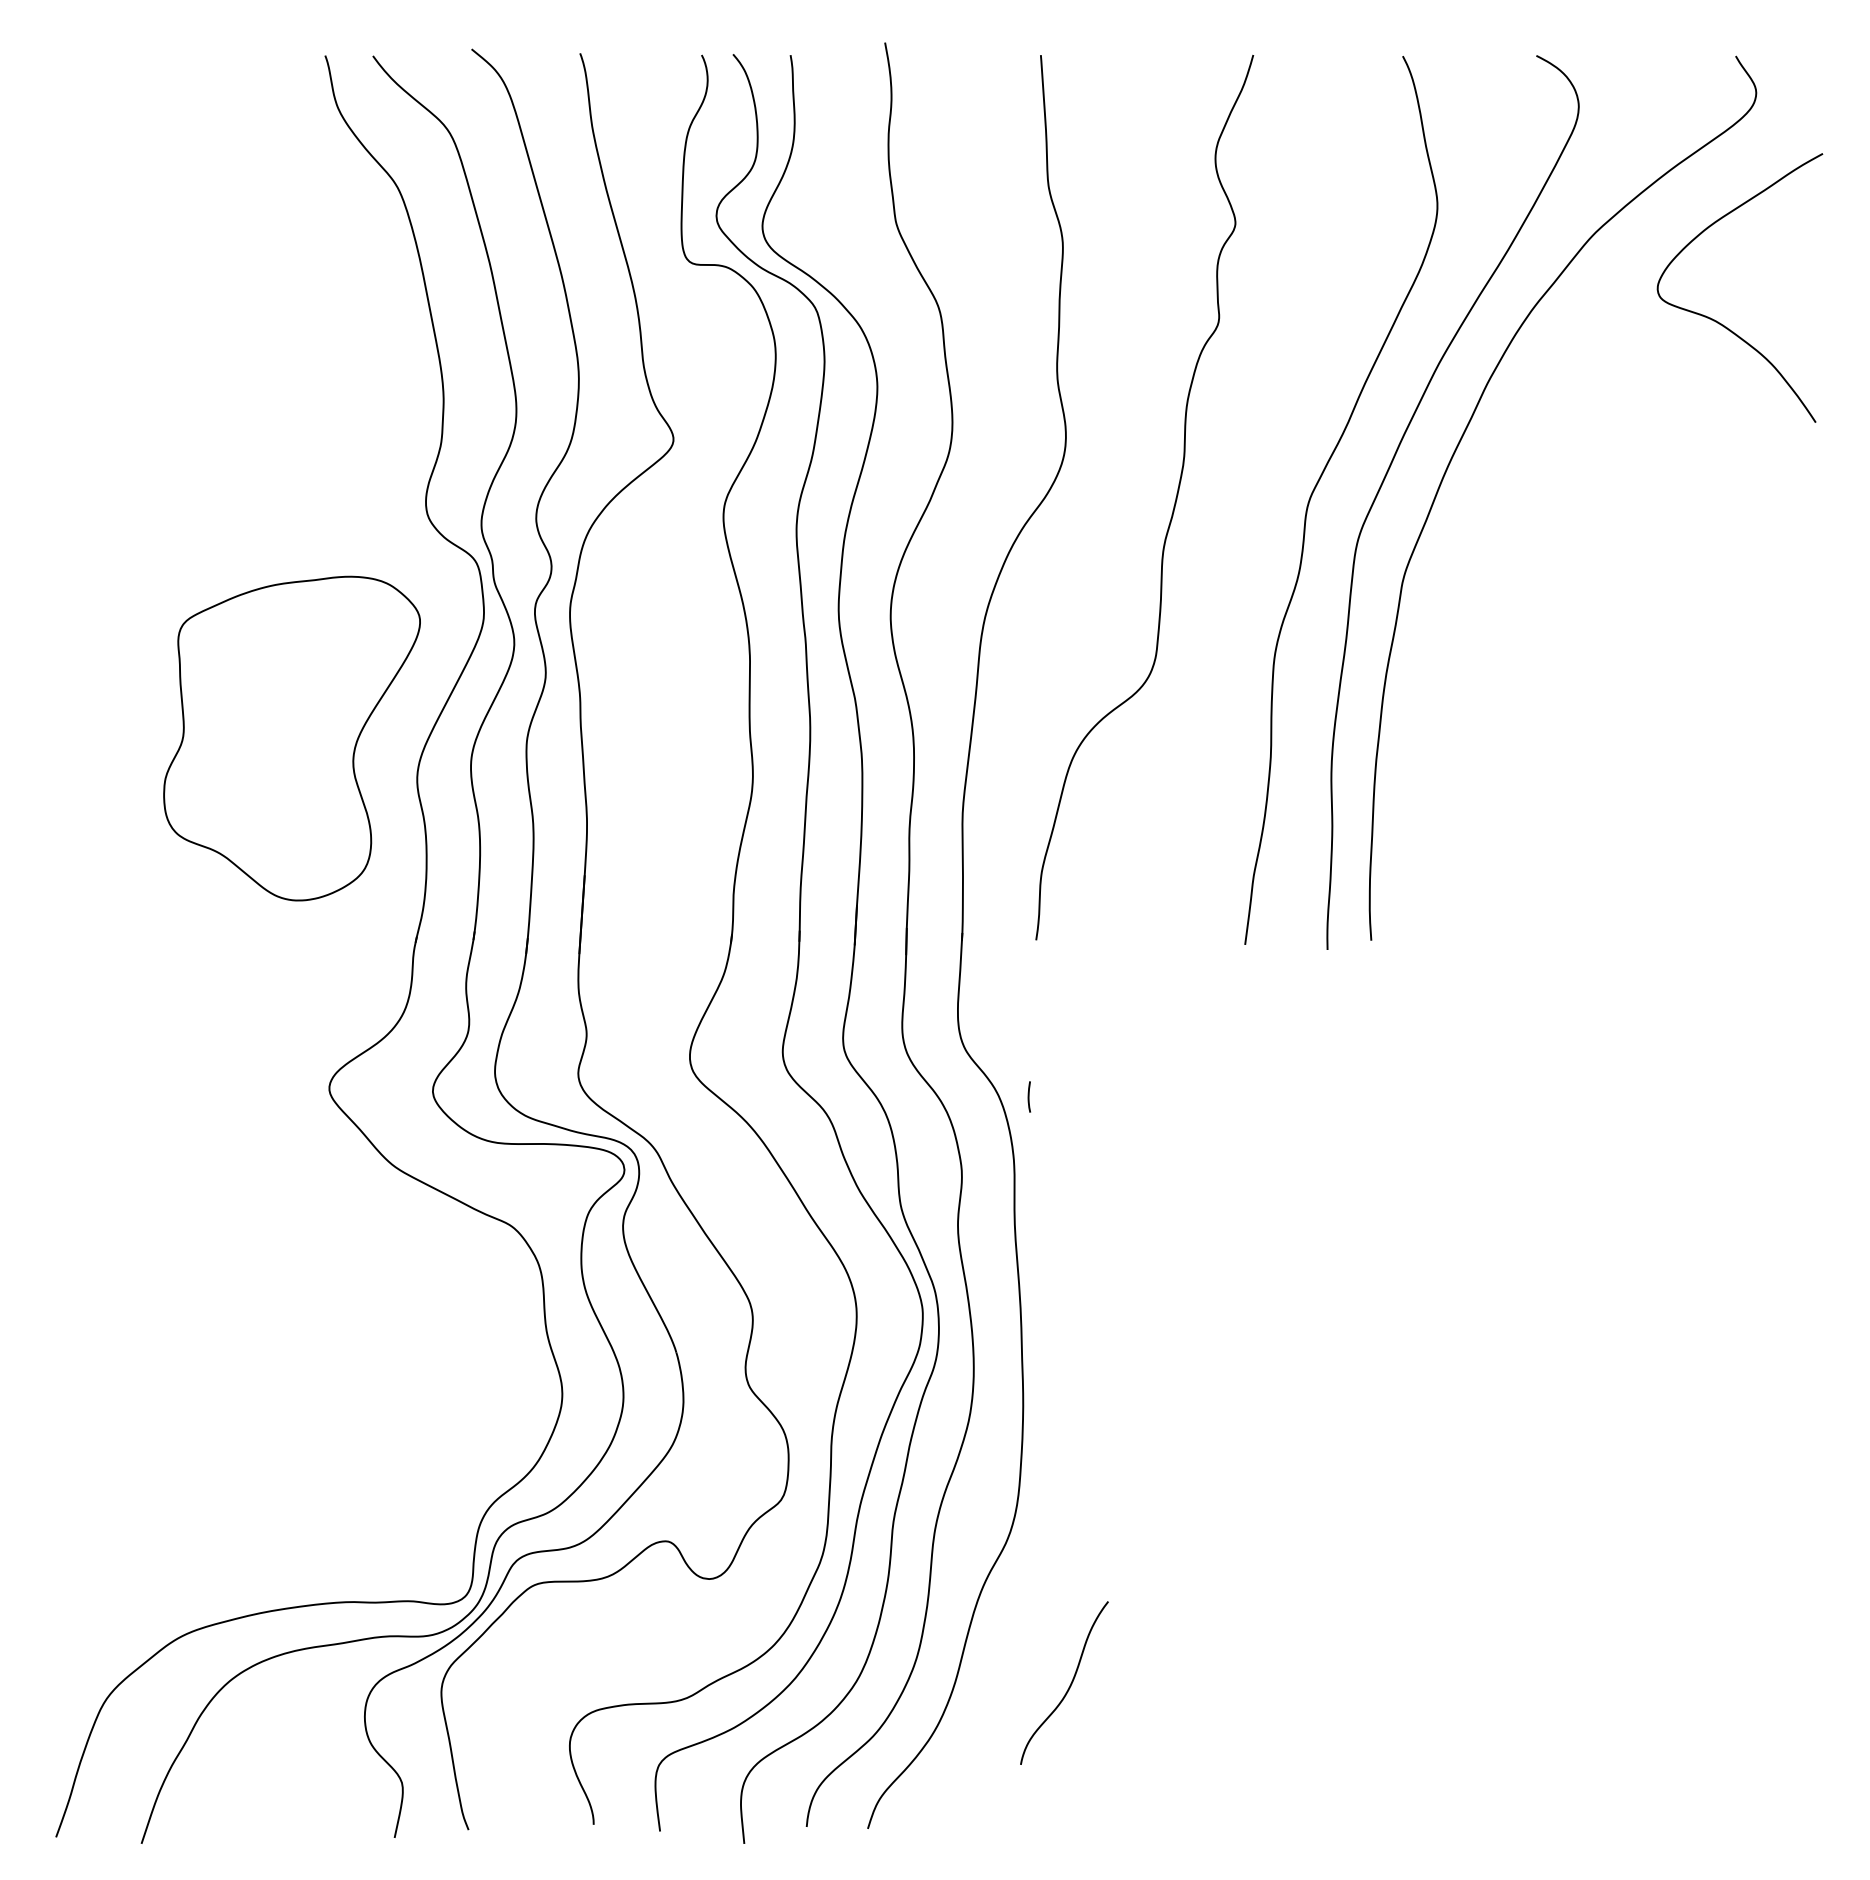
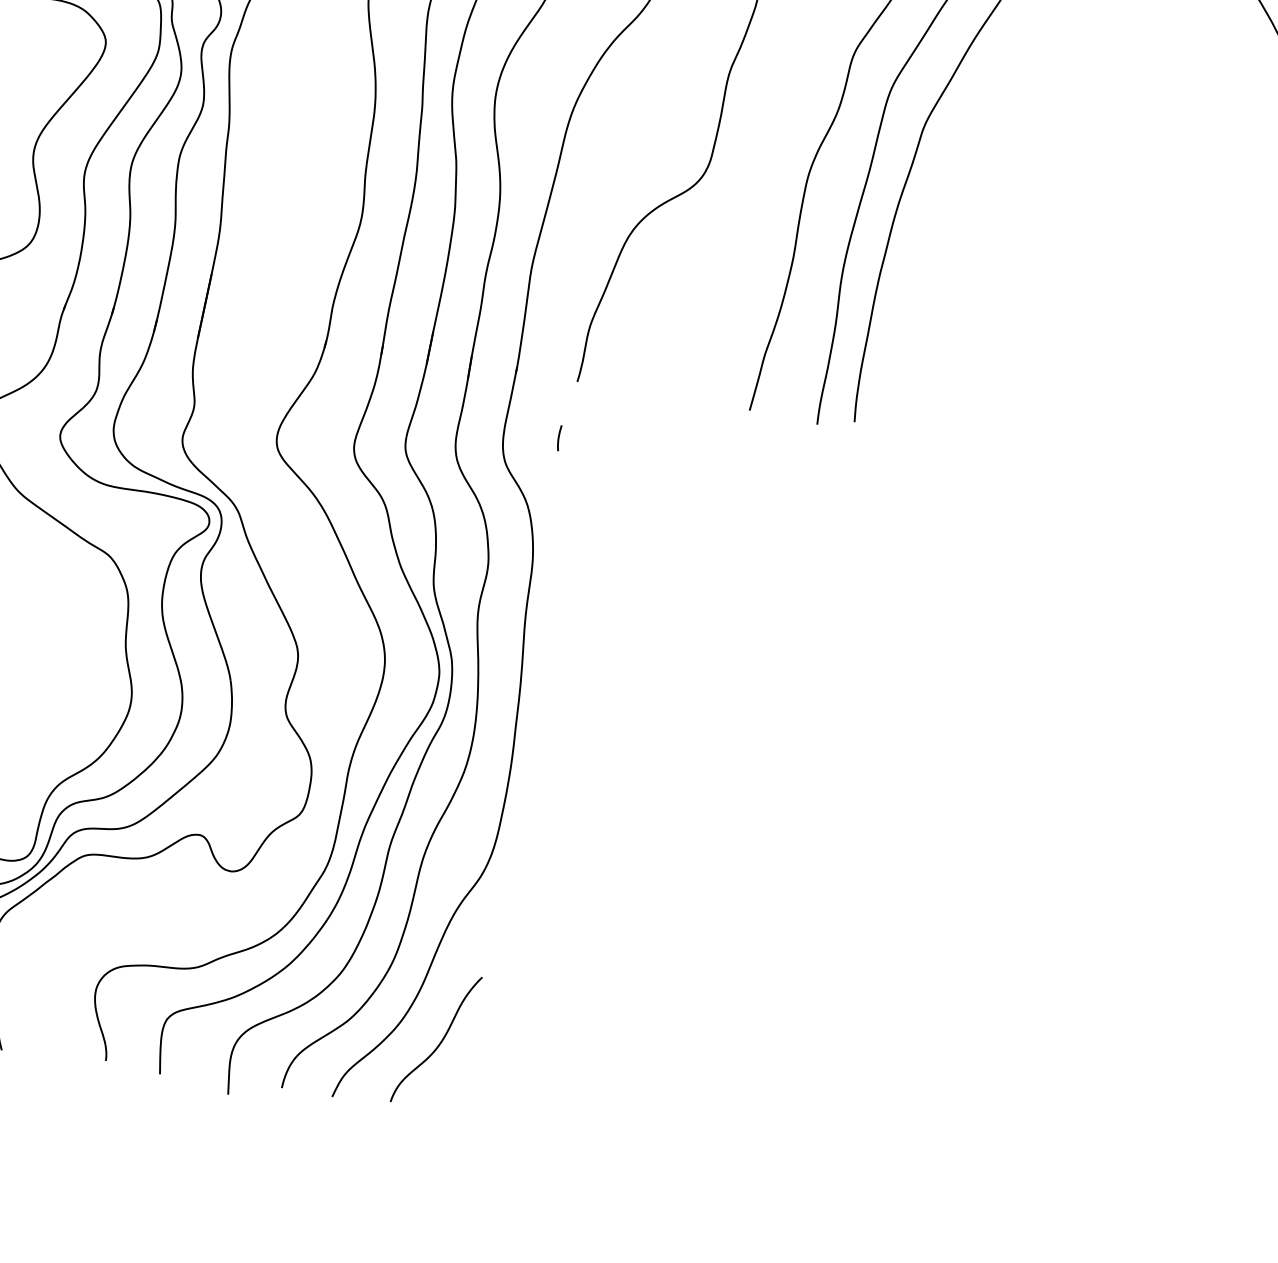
line: (1028, 1096) -> (558, 437), moved
curve: (1069, 1685) -> (440, 1042), moved

